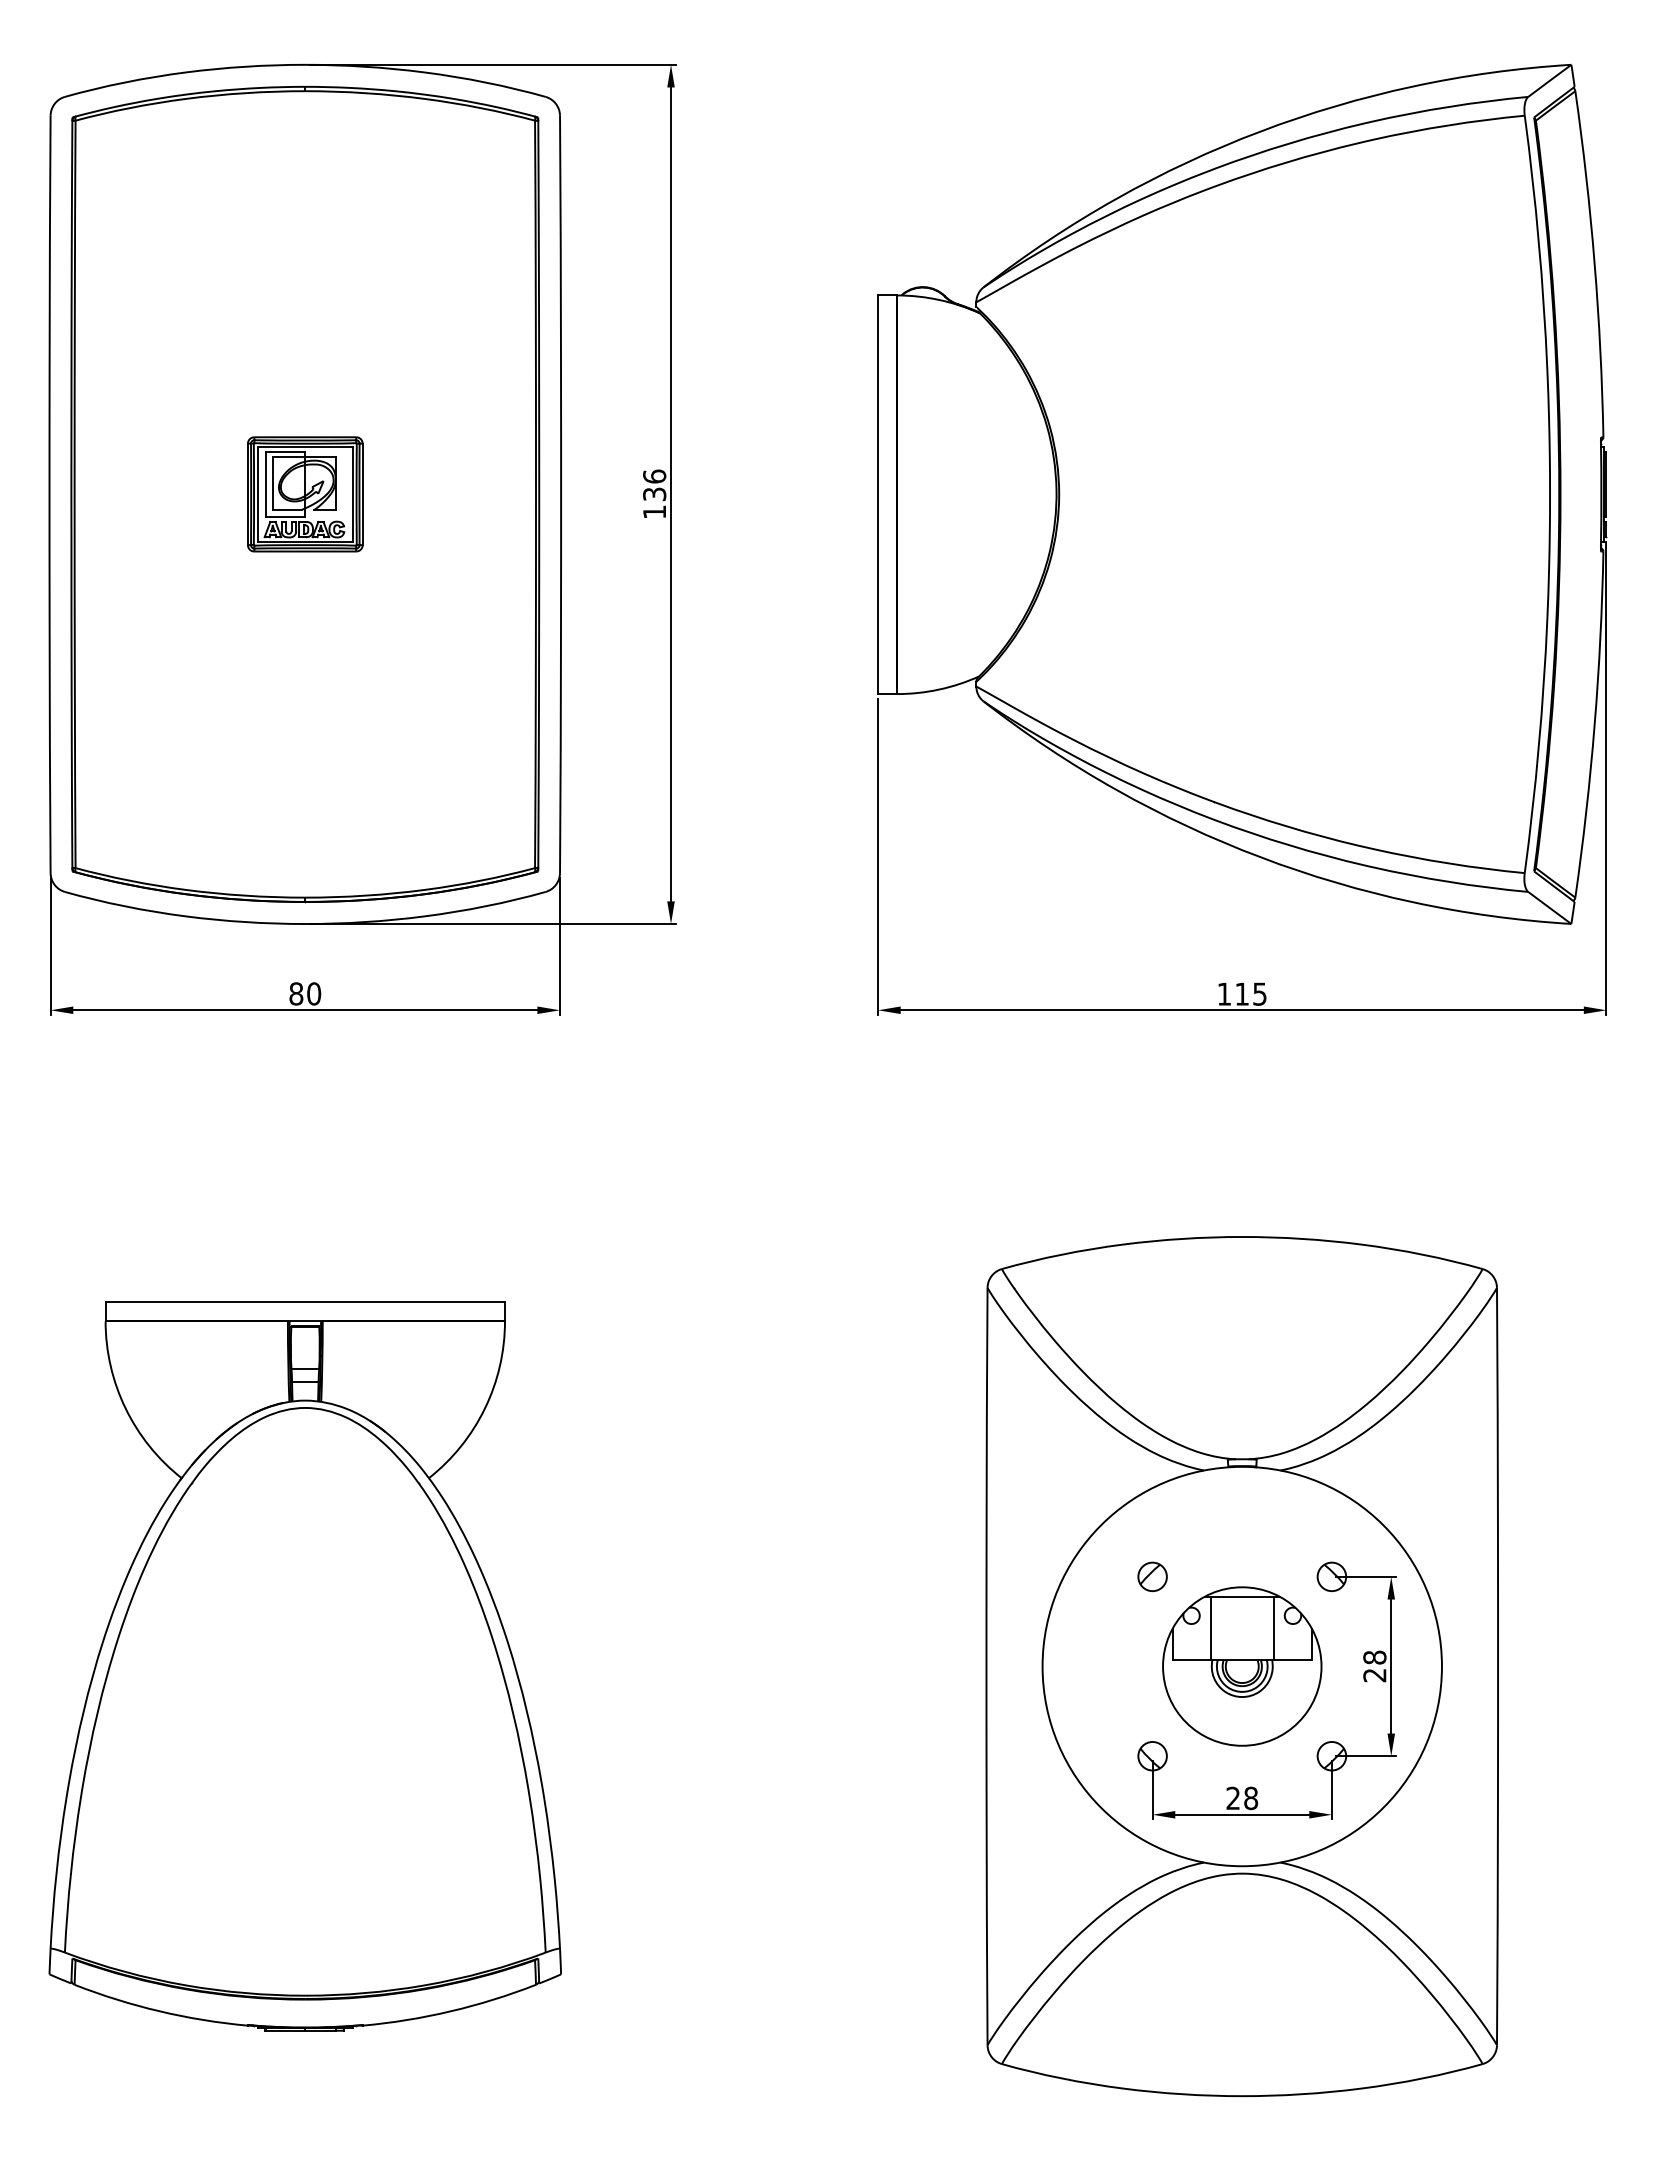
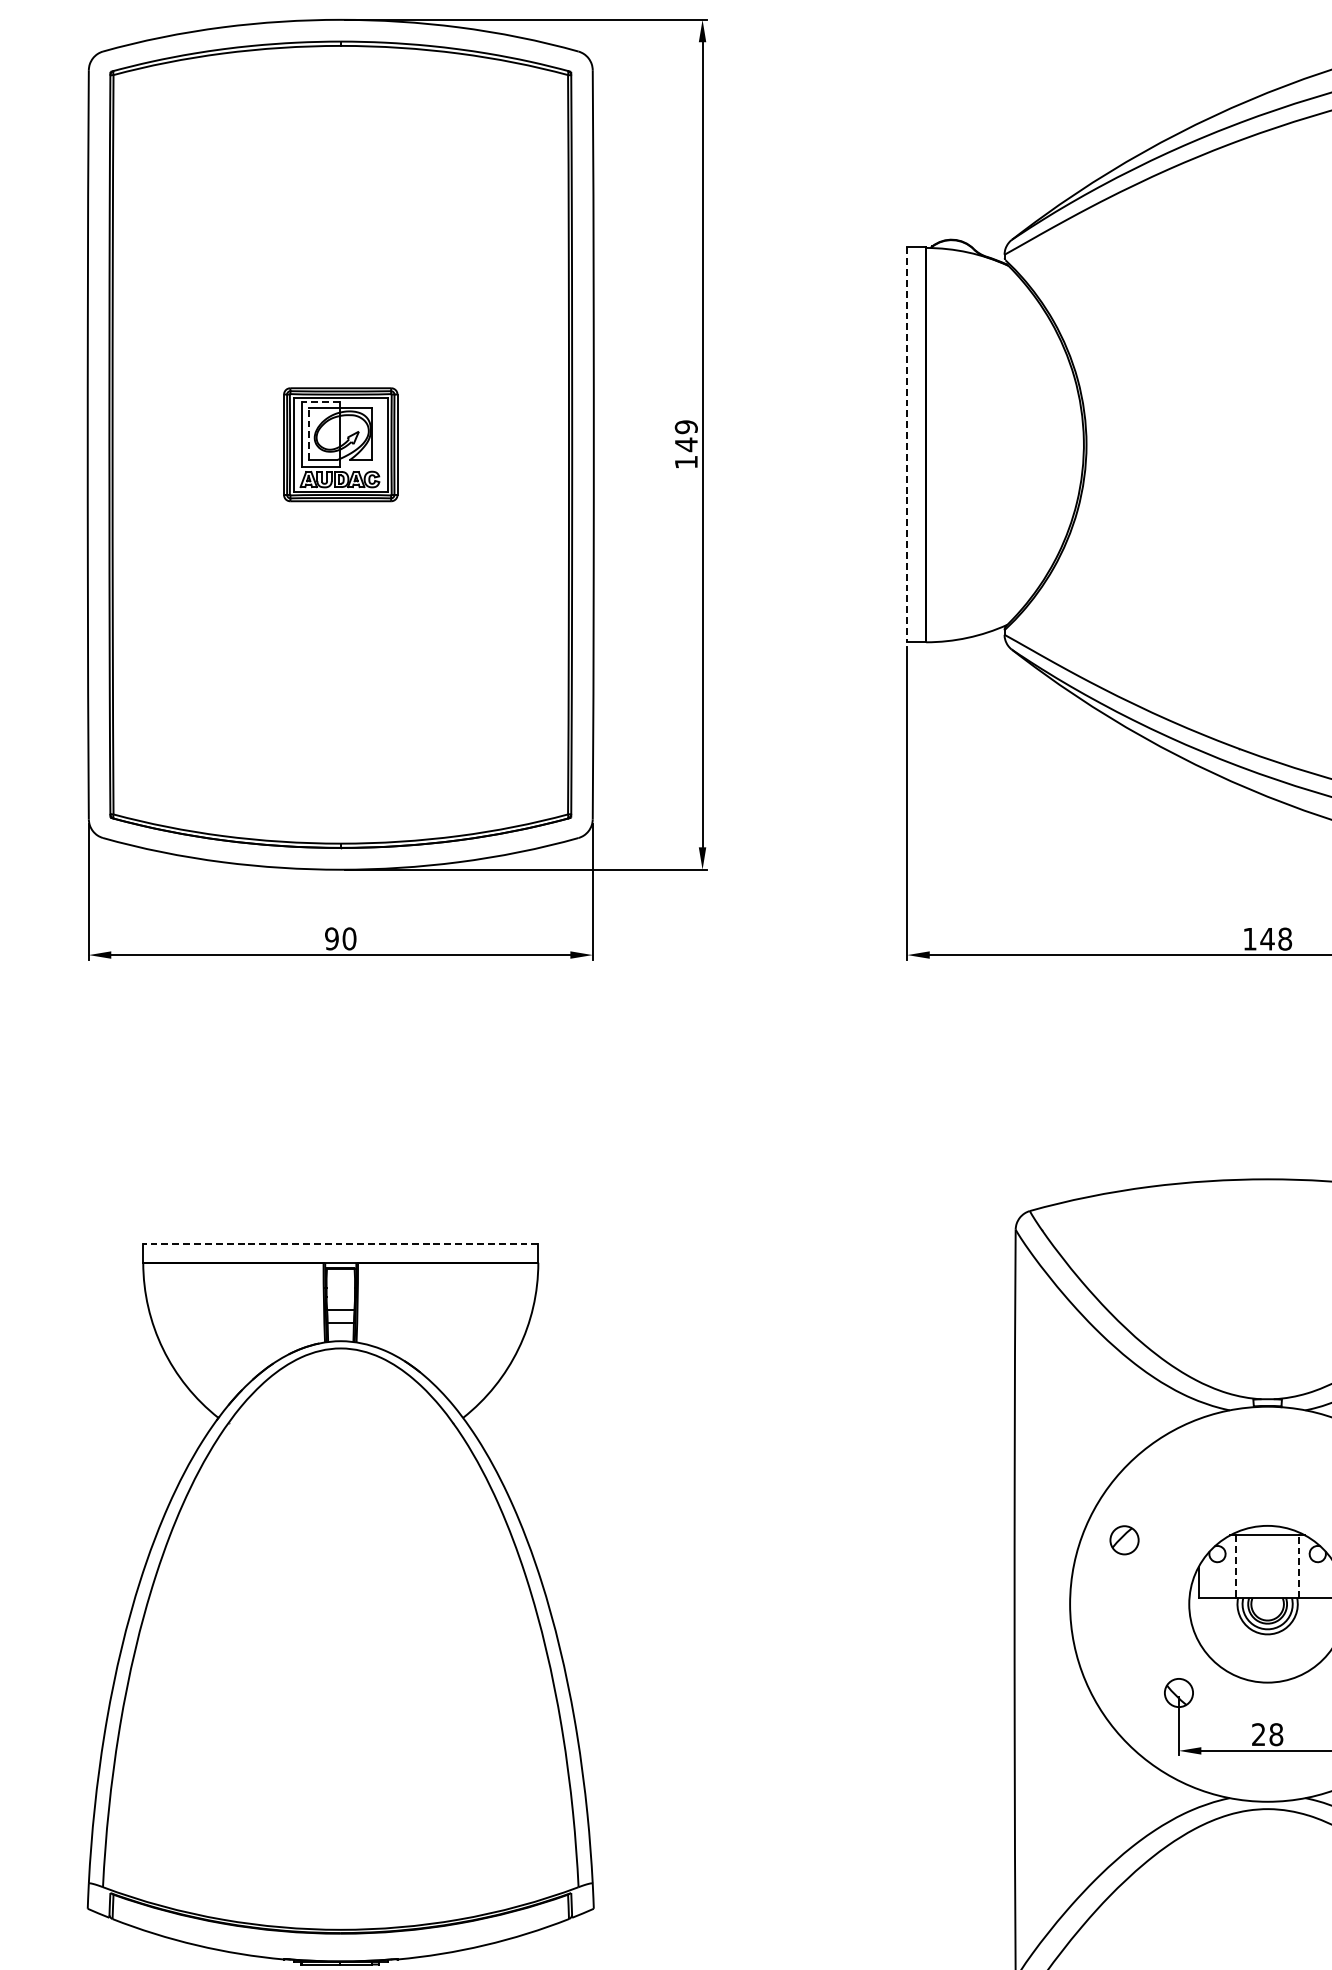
line: (285, 451) -> (321, 402), solid -> dashed
line: (272, 483) -> (308, 433), solid -> dashed
text: (654, 485) -> (686, 435), 136 -> 149
line: (878, 494) -> (907, 444), solid -> dashed
text: (296, 993) -> (332, 938), 80 -> 90
text: (1250, 993) -> (1275, 938), 115 -> 148
line: (305, 1302) -> (340, 1244), solid -> dashed
part: (1152, 1576) -> (1124, 1539), moved
line: (1210, 1628) -> (1236, 1566), solid -> dashed
line: (1273, 1628) -> (1298, 1566), solid -> dashed

